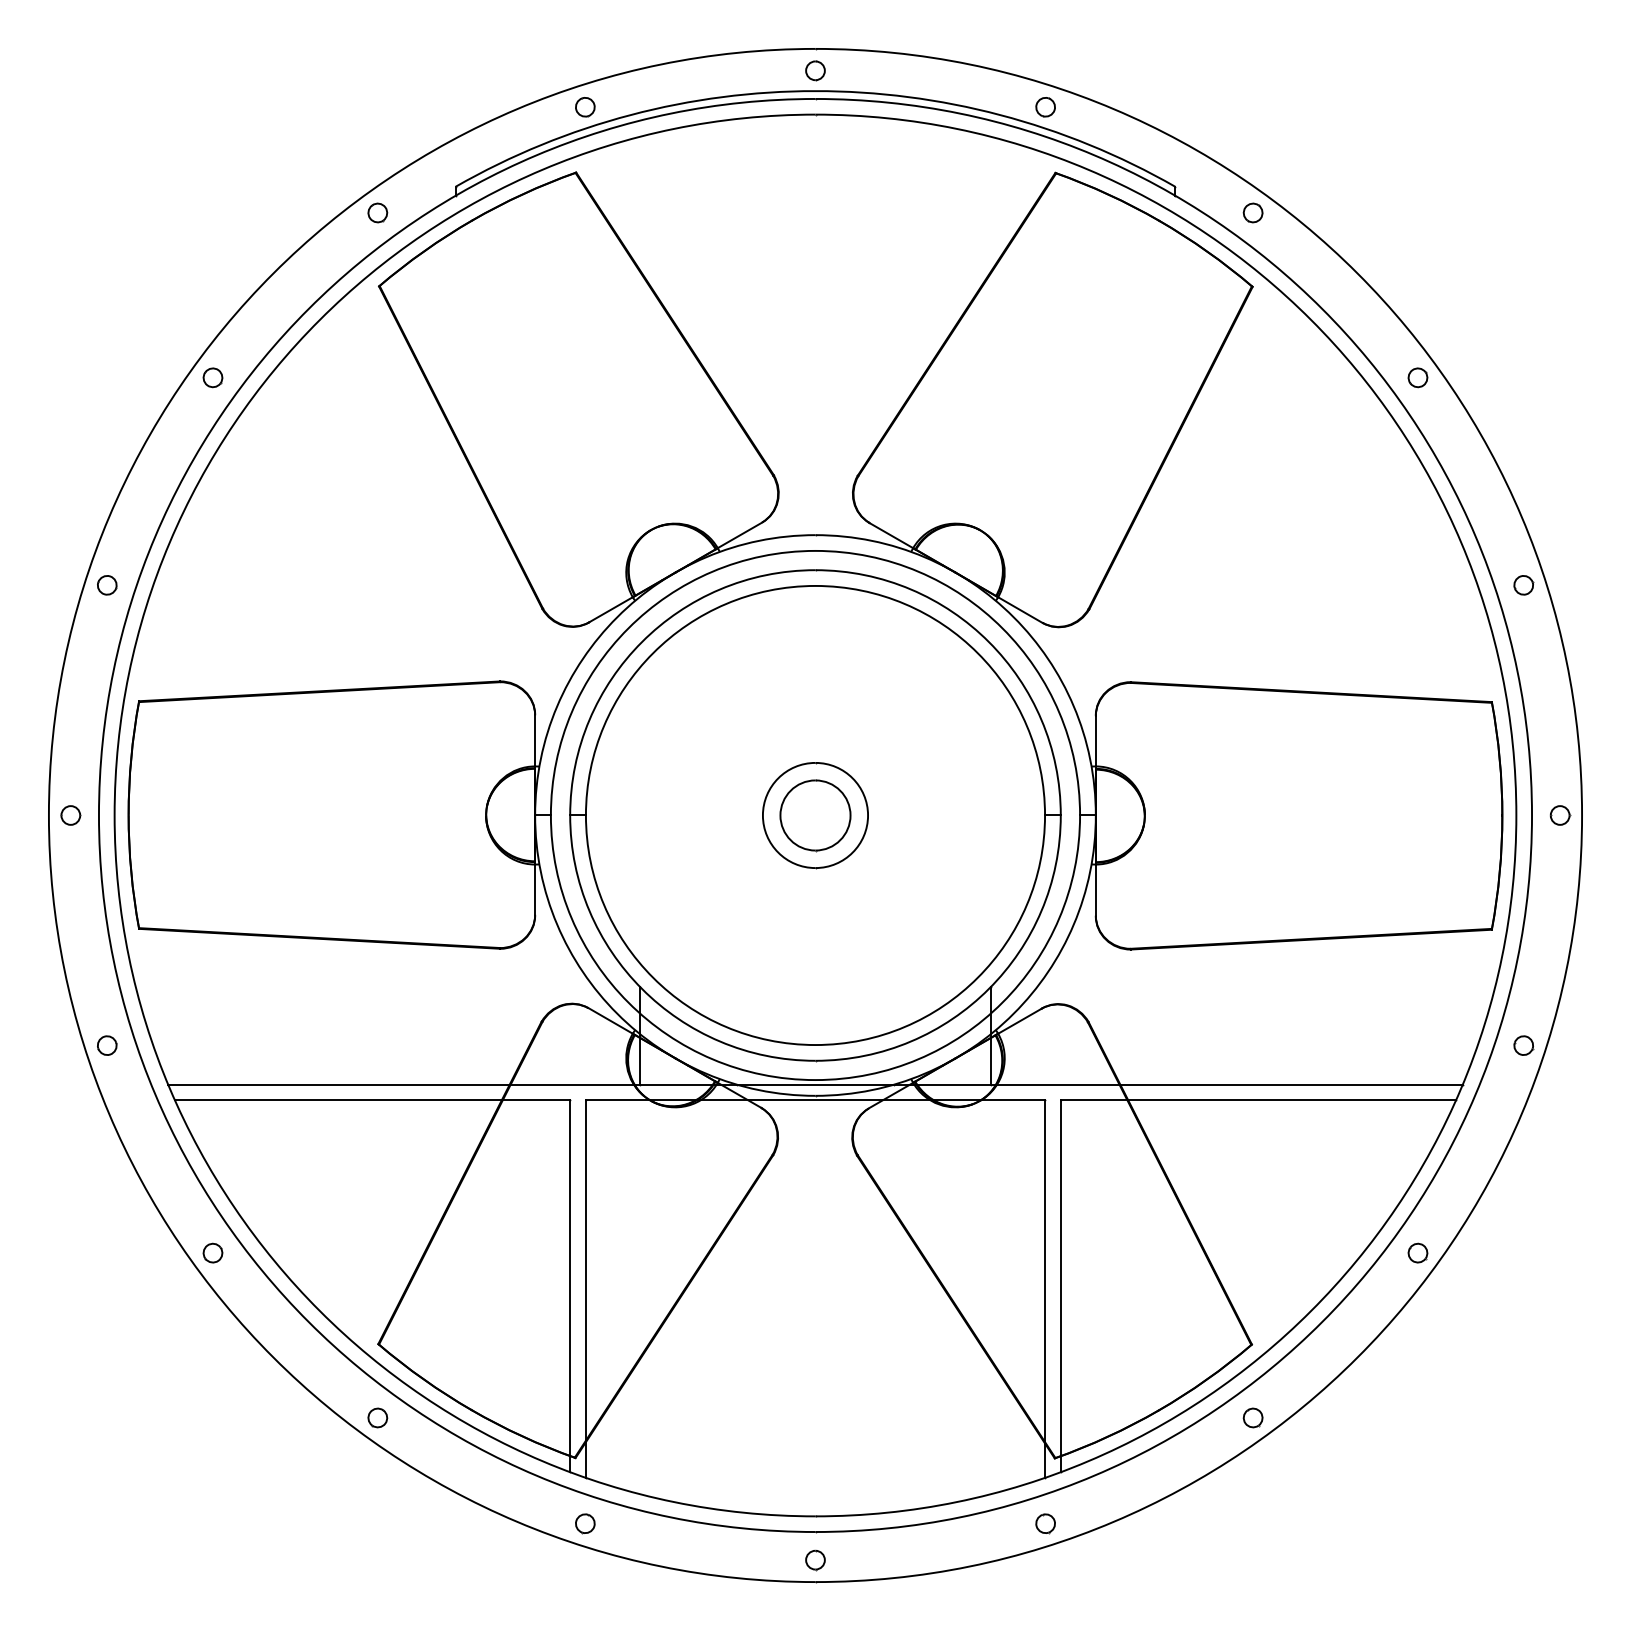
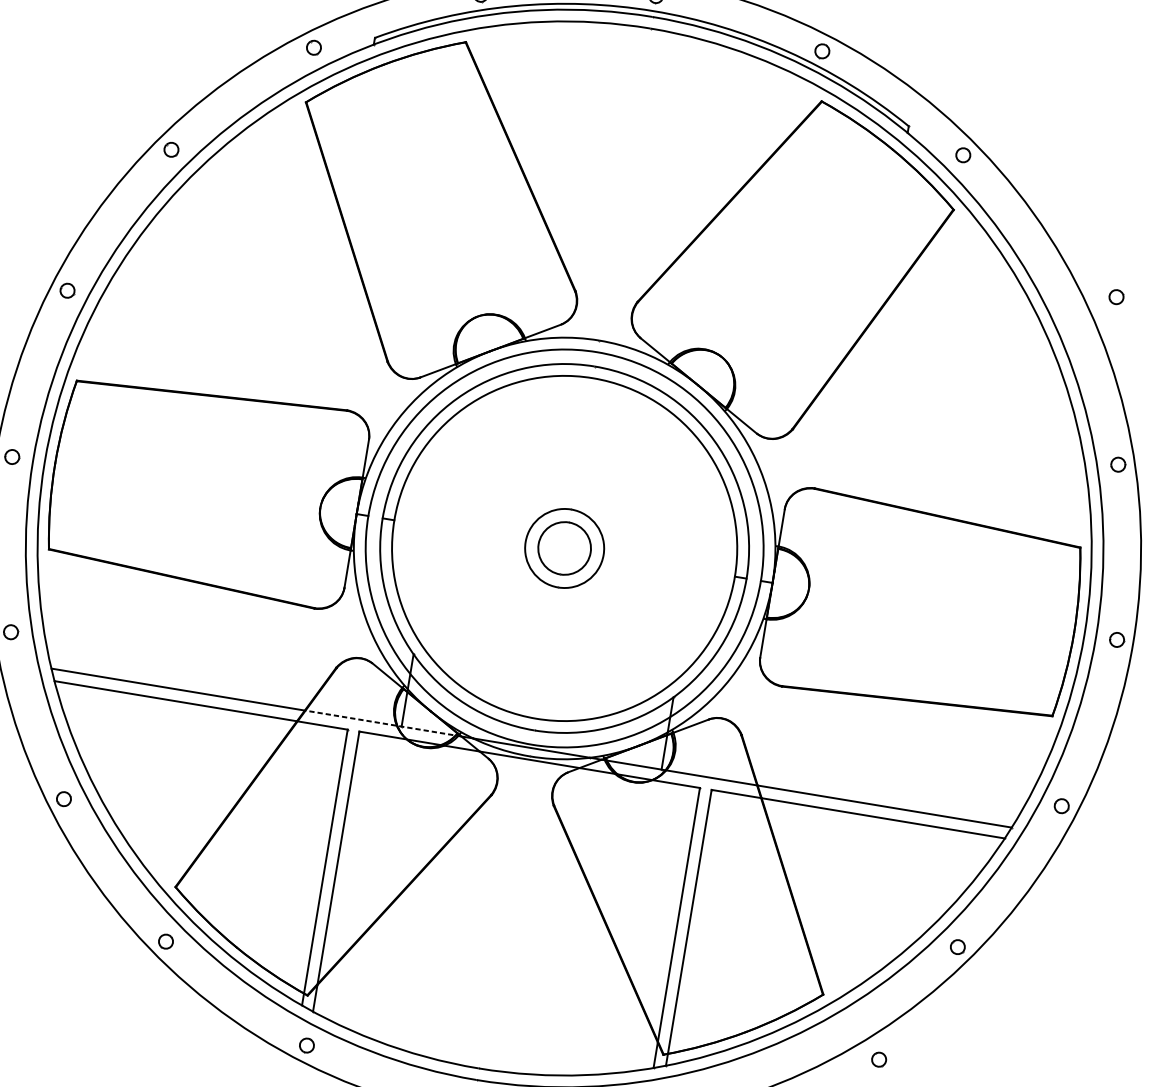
part: (1417, 377) -> (1116, 296), moved
line: (615, 1084) -> (383, 723), solid -> dashed
part: (1252, 1417) -> (878, 1059), moved

